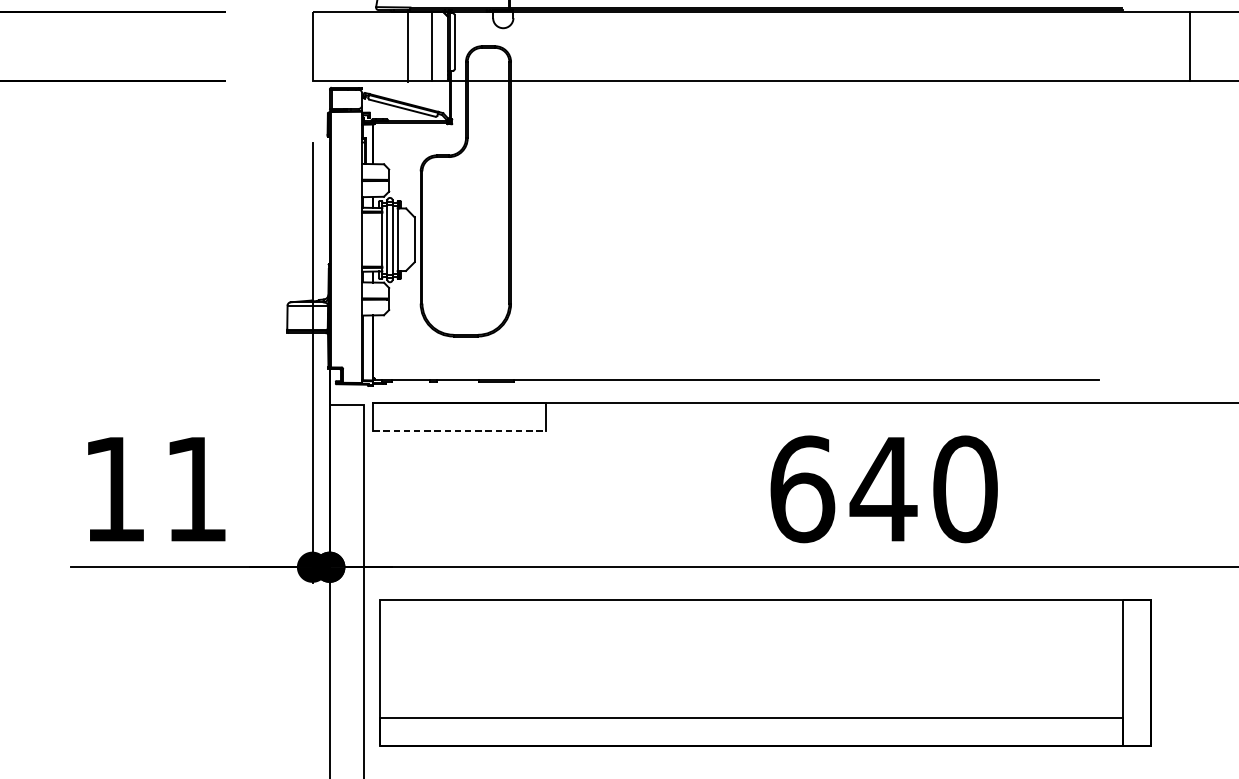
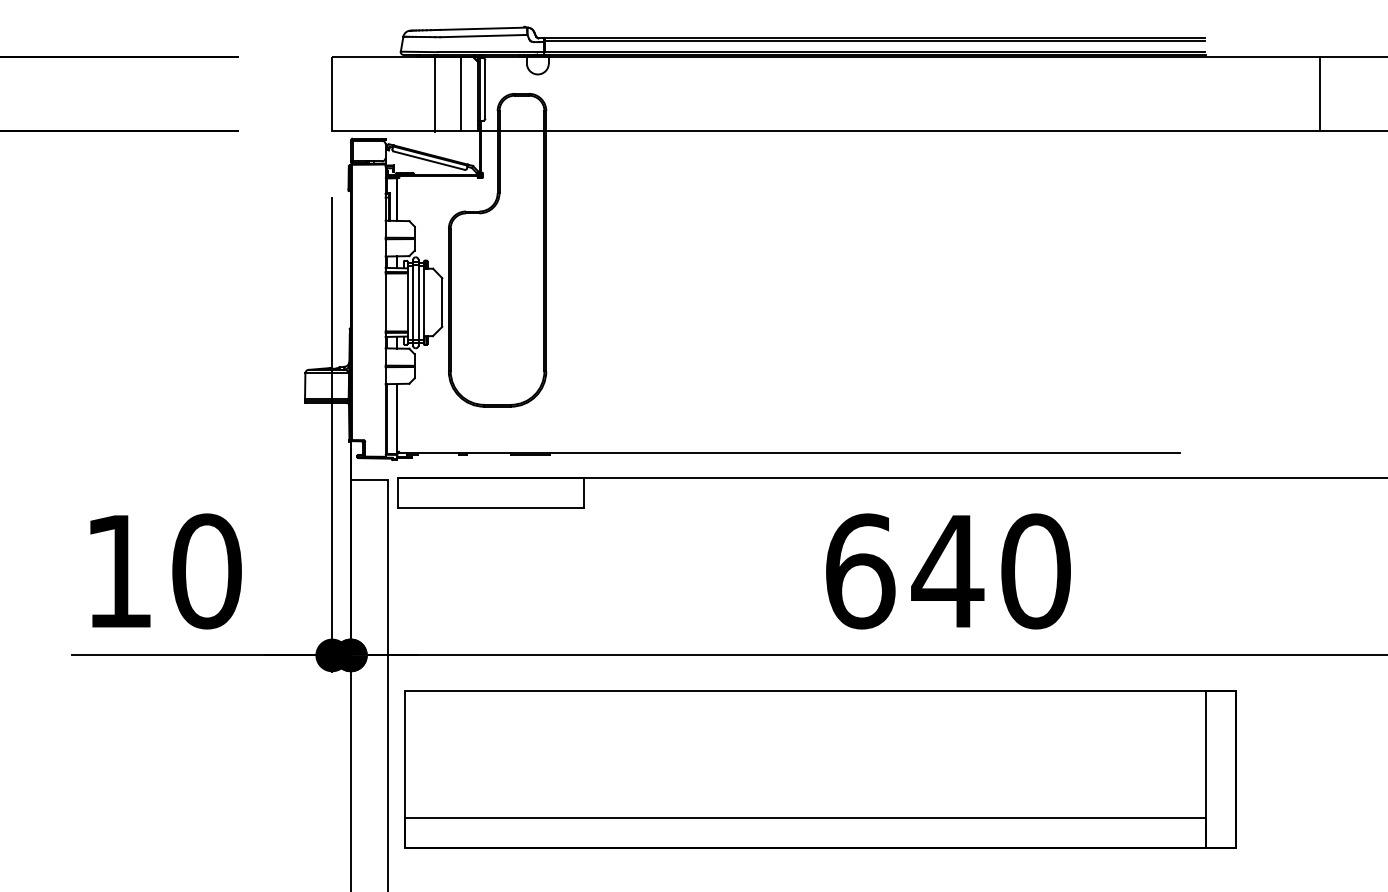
line: (1189, 45) -> (1319, 93), moved
line: (460, 430) -> (491, 508), dashed -> solid
text: (195, 489) -> (206, 571), 11 -> 10

